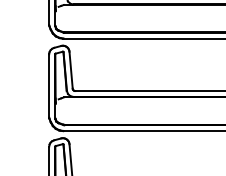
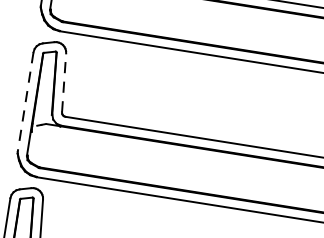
line: (71, 69) -> (64, 81), solid -> dashed
line: (49, 85) -> (26, 101), solid -> dashed

